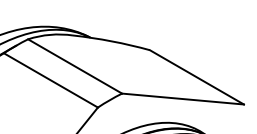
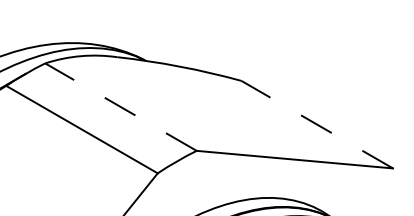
line: (74, 66) -> (119, 107), solid -> dashed
line: (196, 77) -> (316, 124), solid -> dashed

